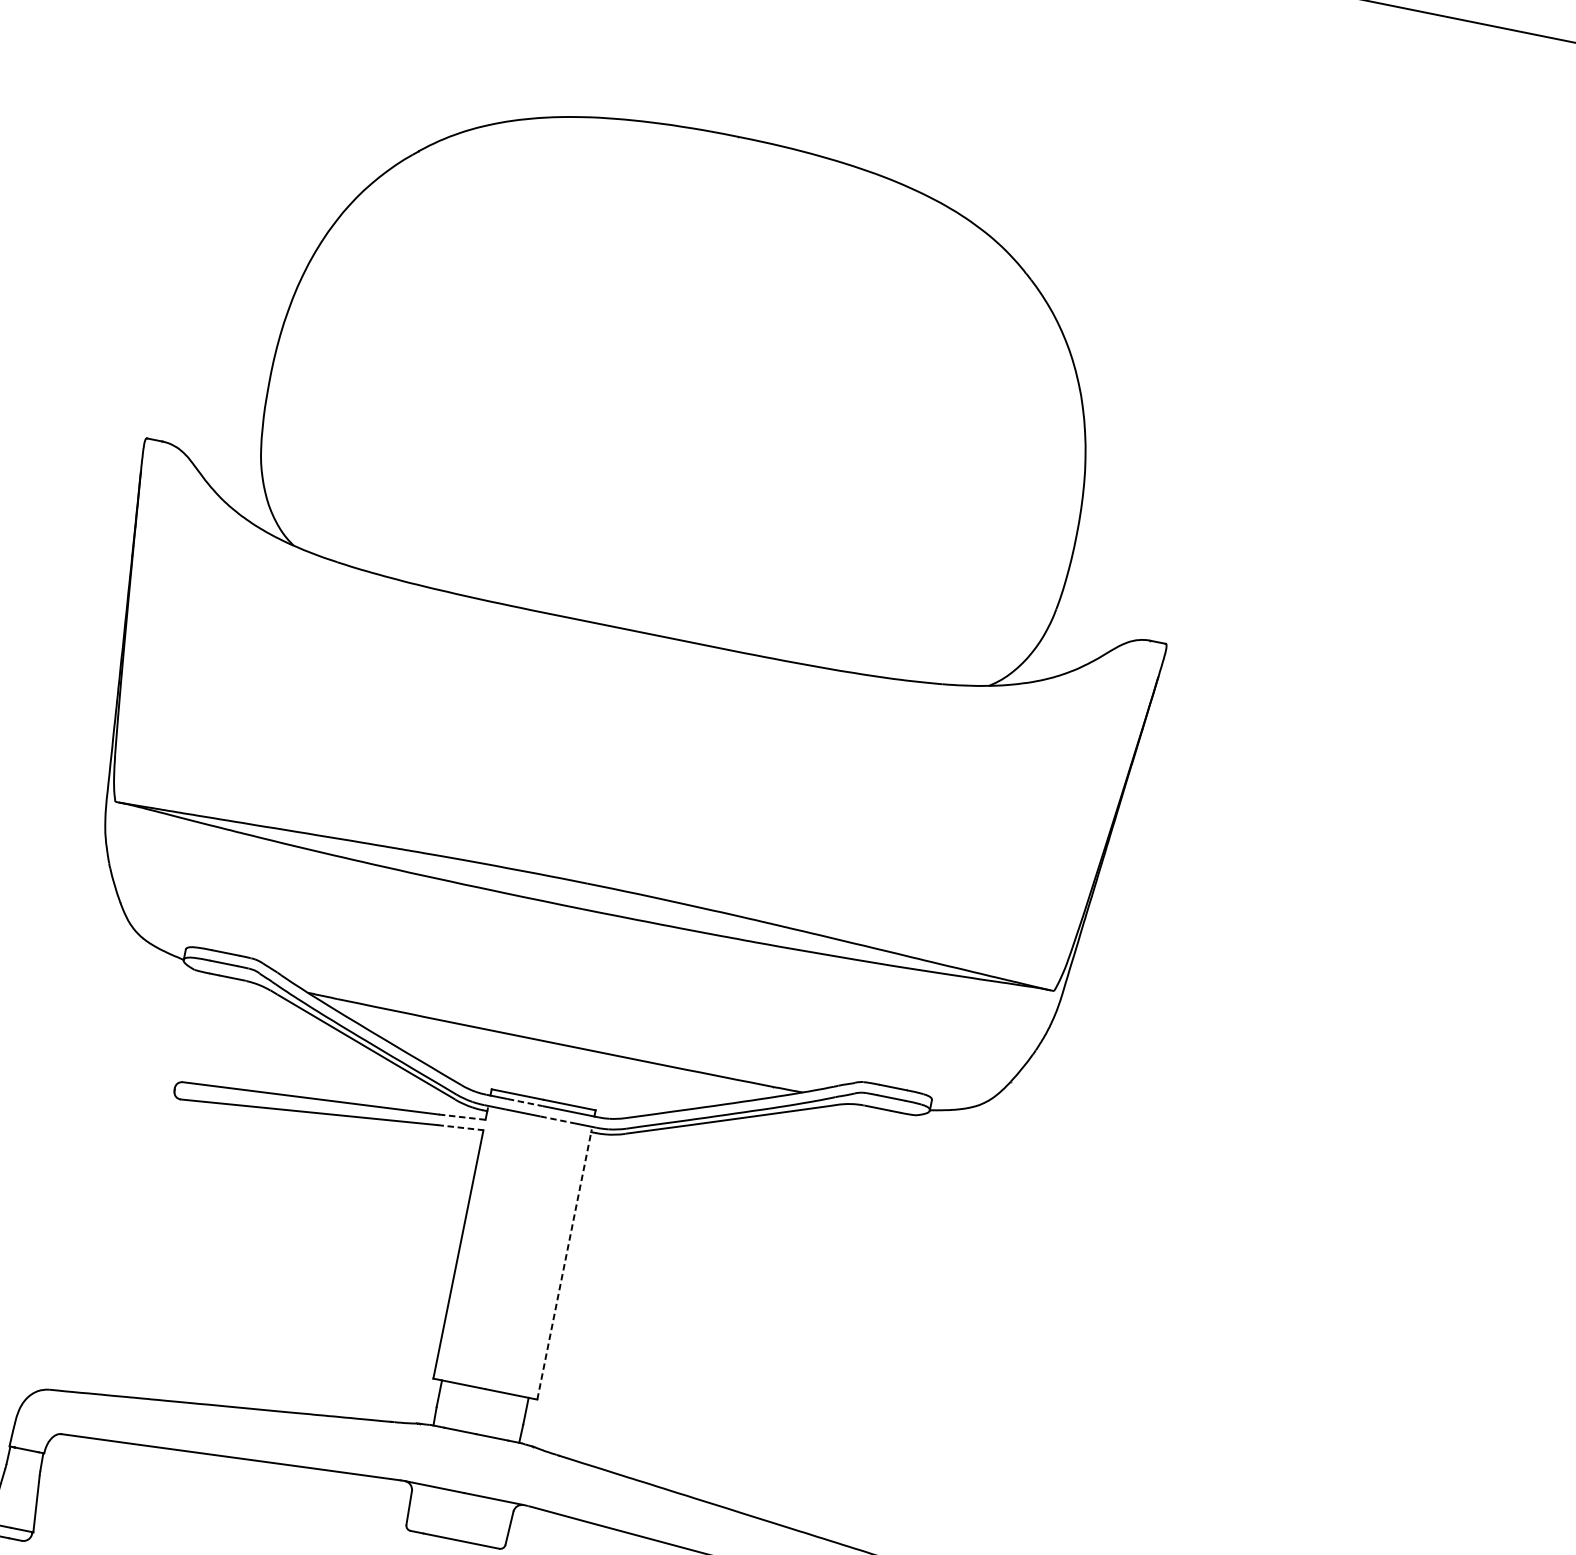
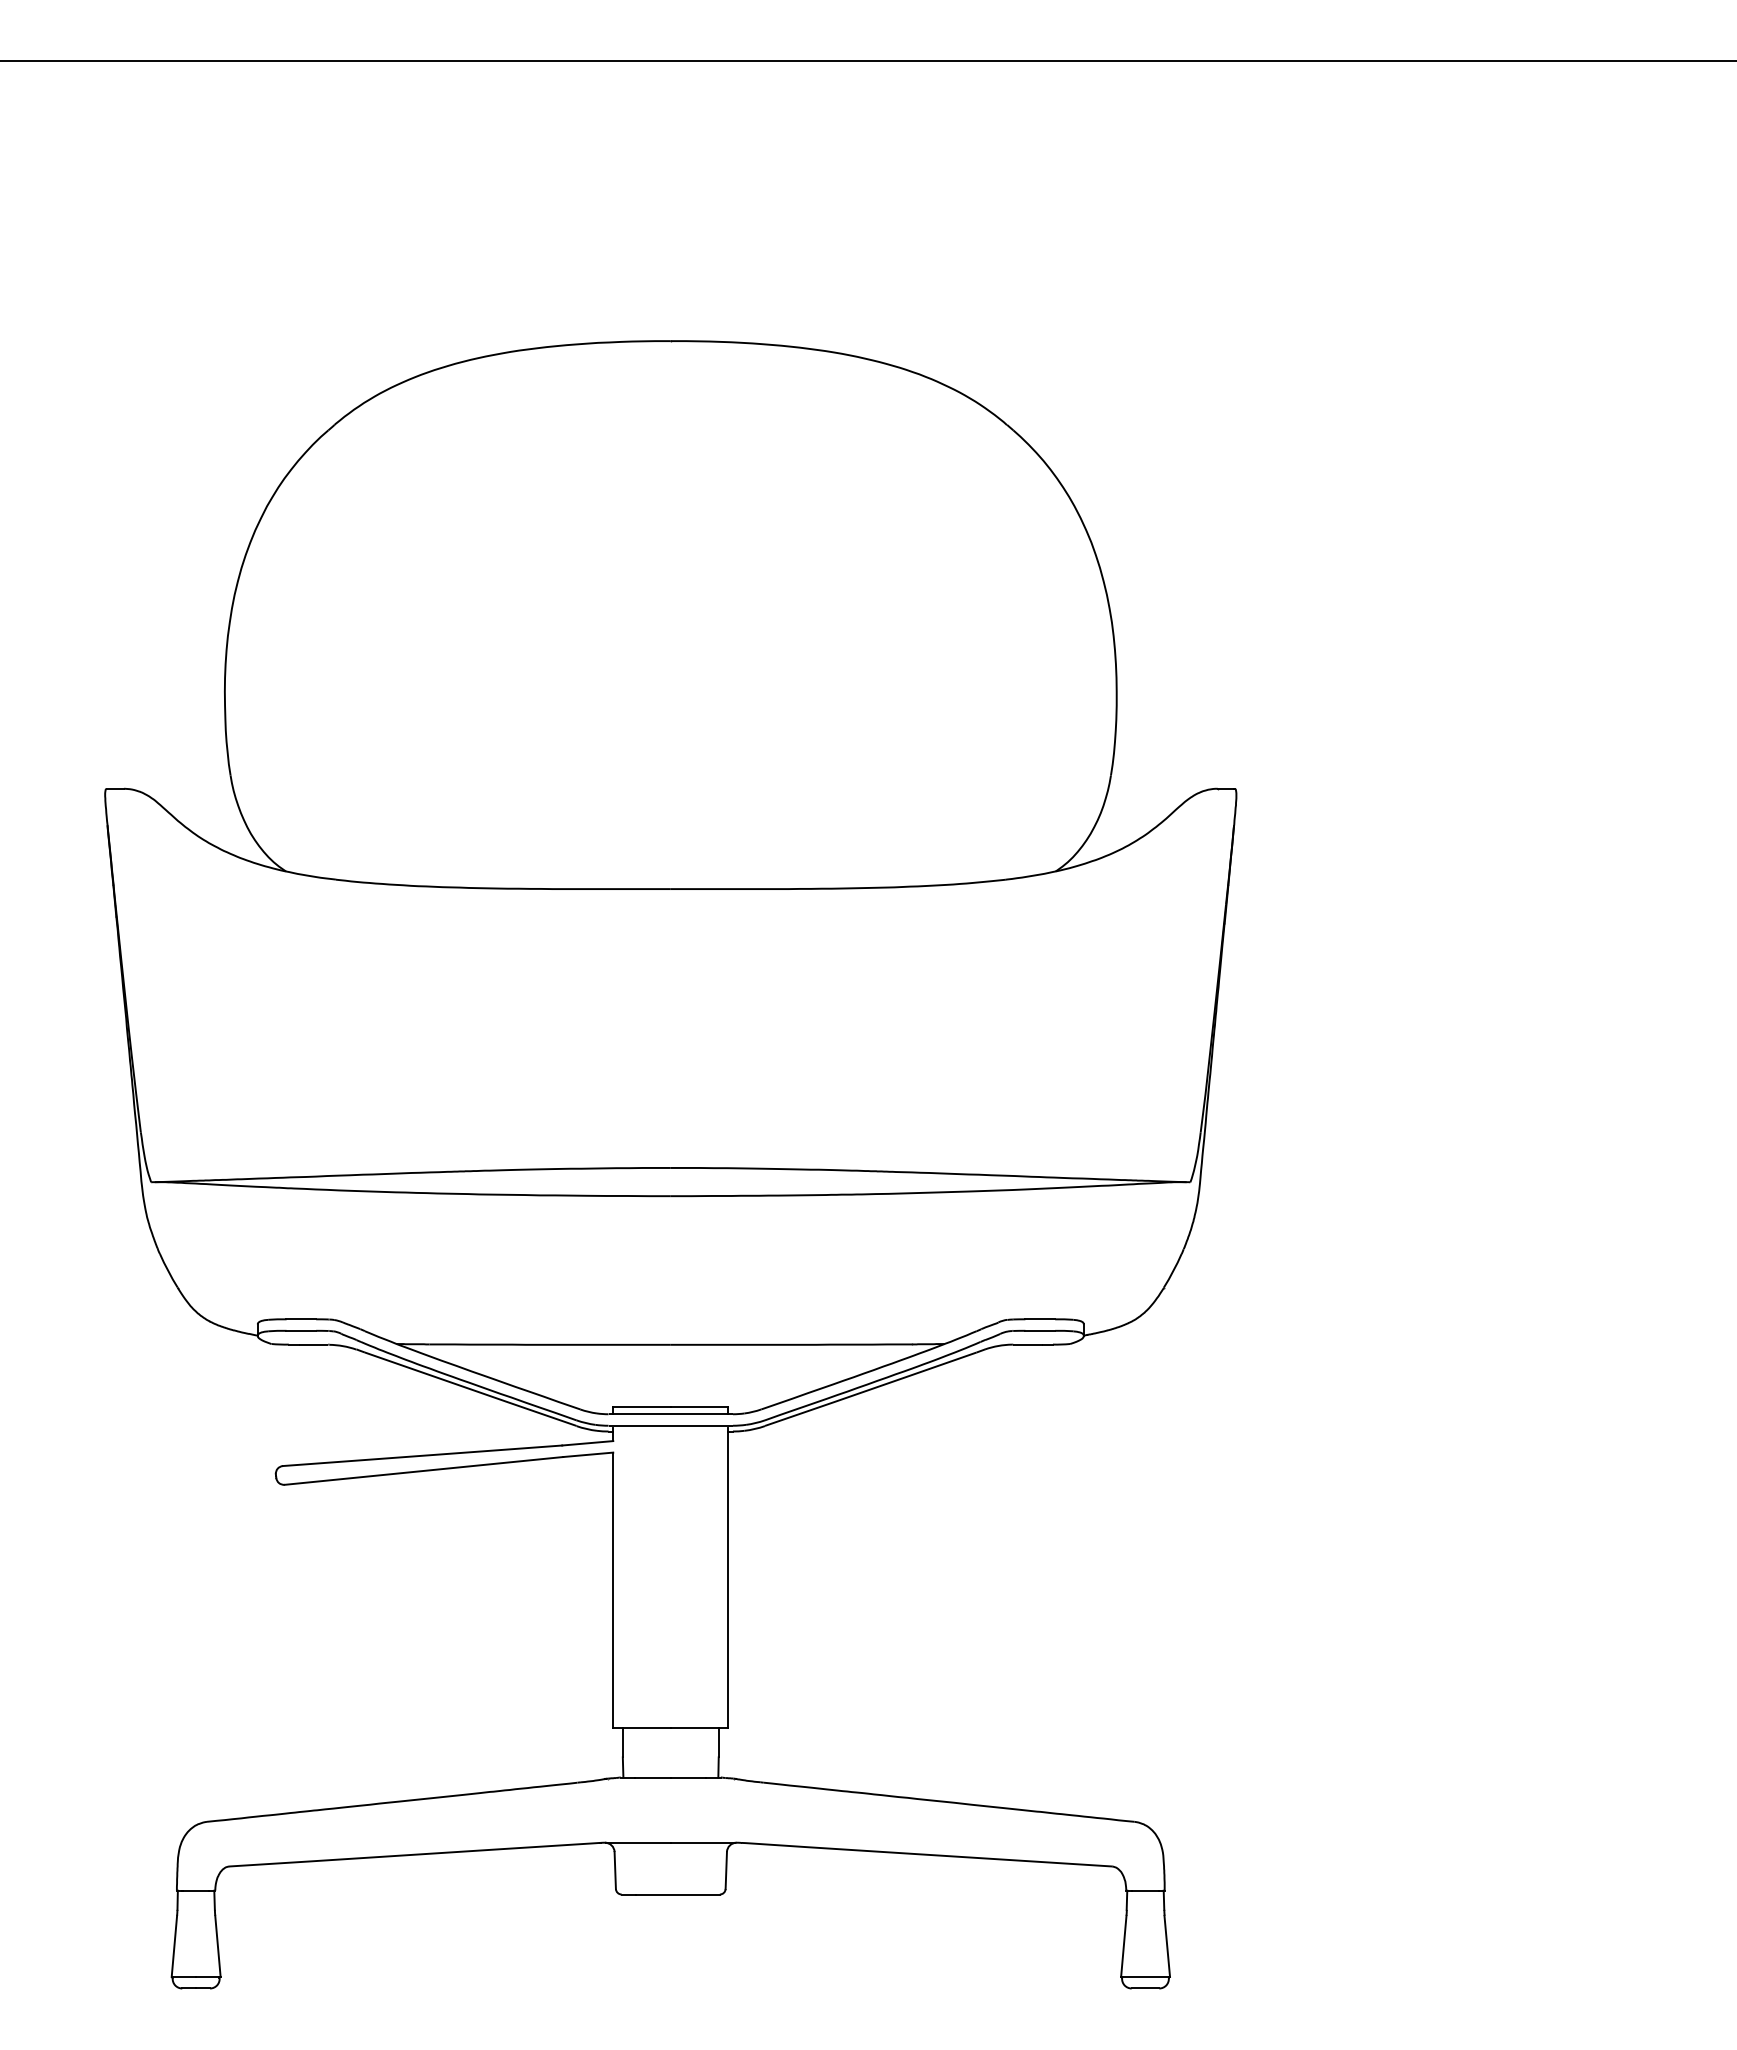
line: (524, 1102) -> (651, 1414), dashed -> solid
line: (461, 1117) -> (587, 1443), dashed -> solid
line: (557, 1119) -> (689, 1425), dashed -> solid
line: (460, 1127) -> (588, 1454), dashed -> solid
line: (564, 1264) -> (728, 1578), dashed -> solid

